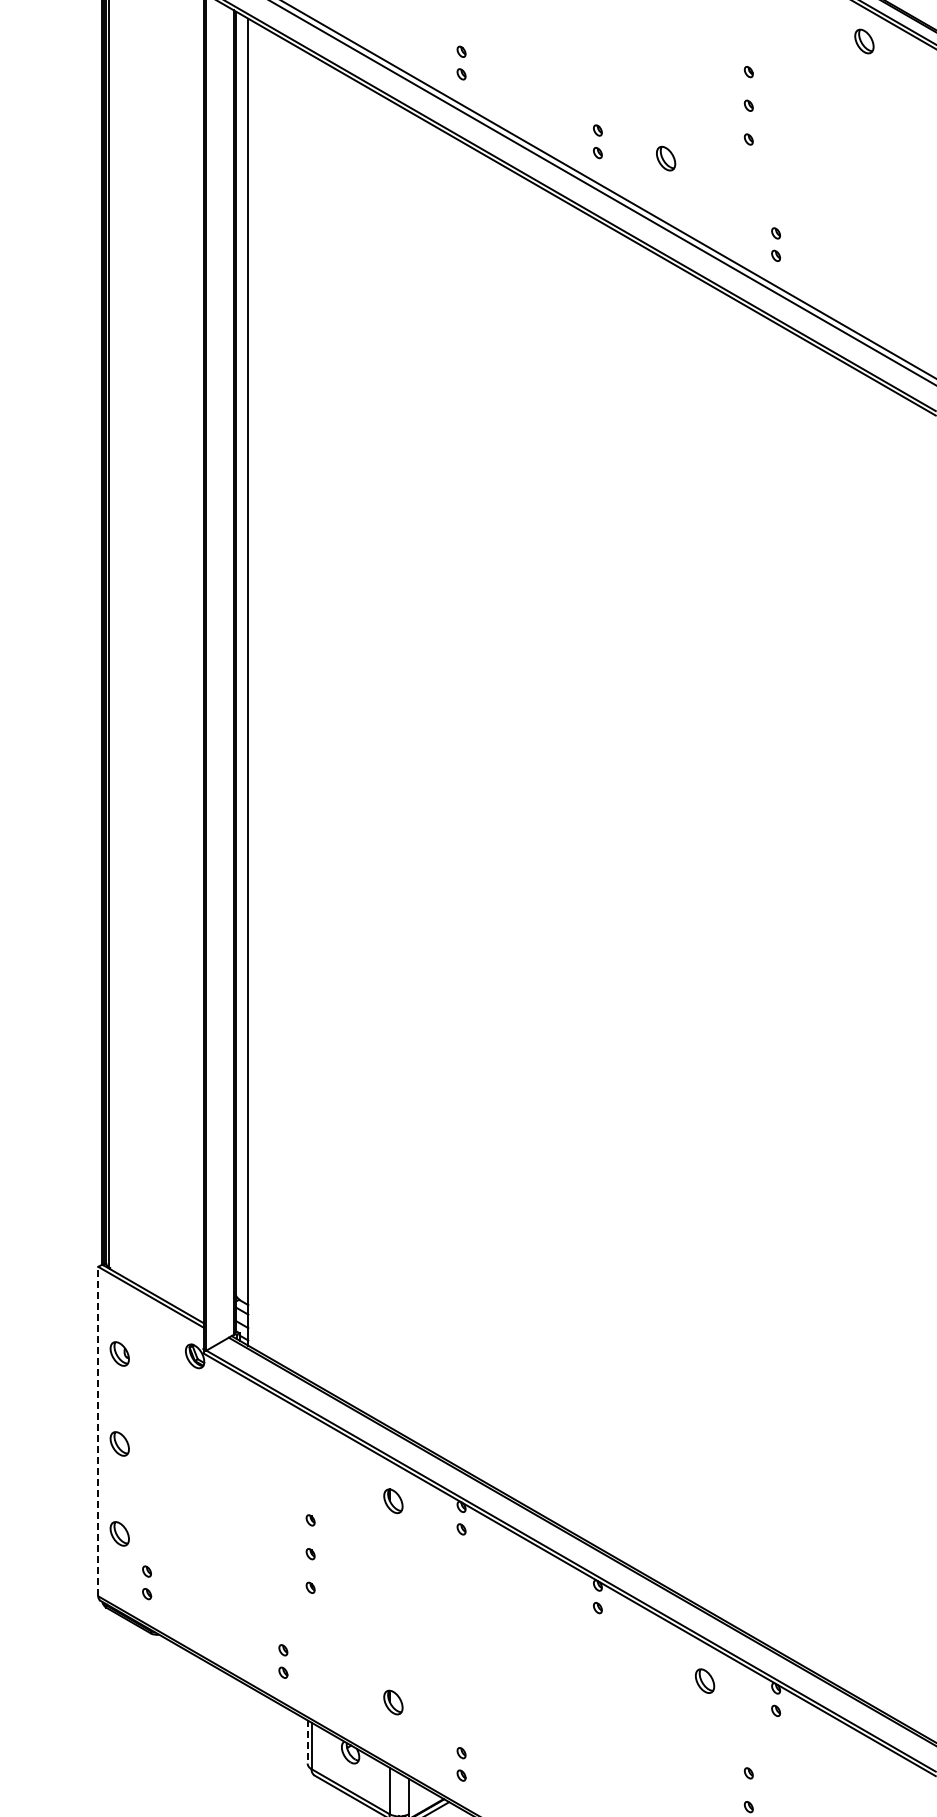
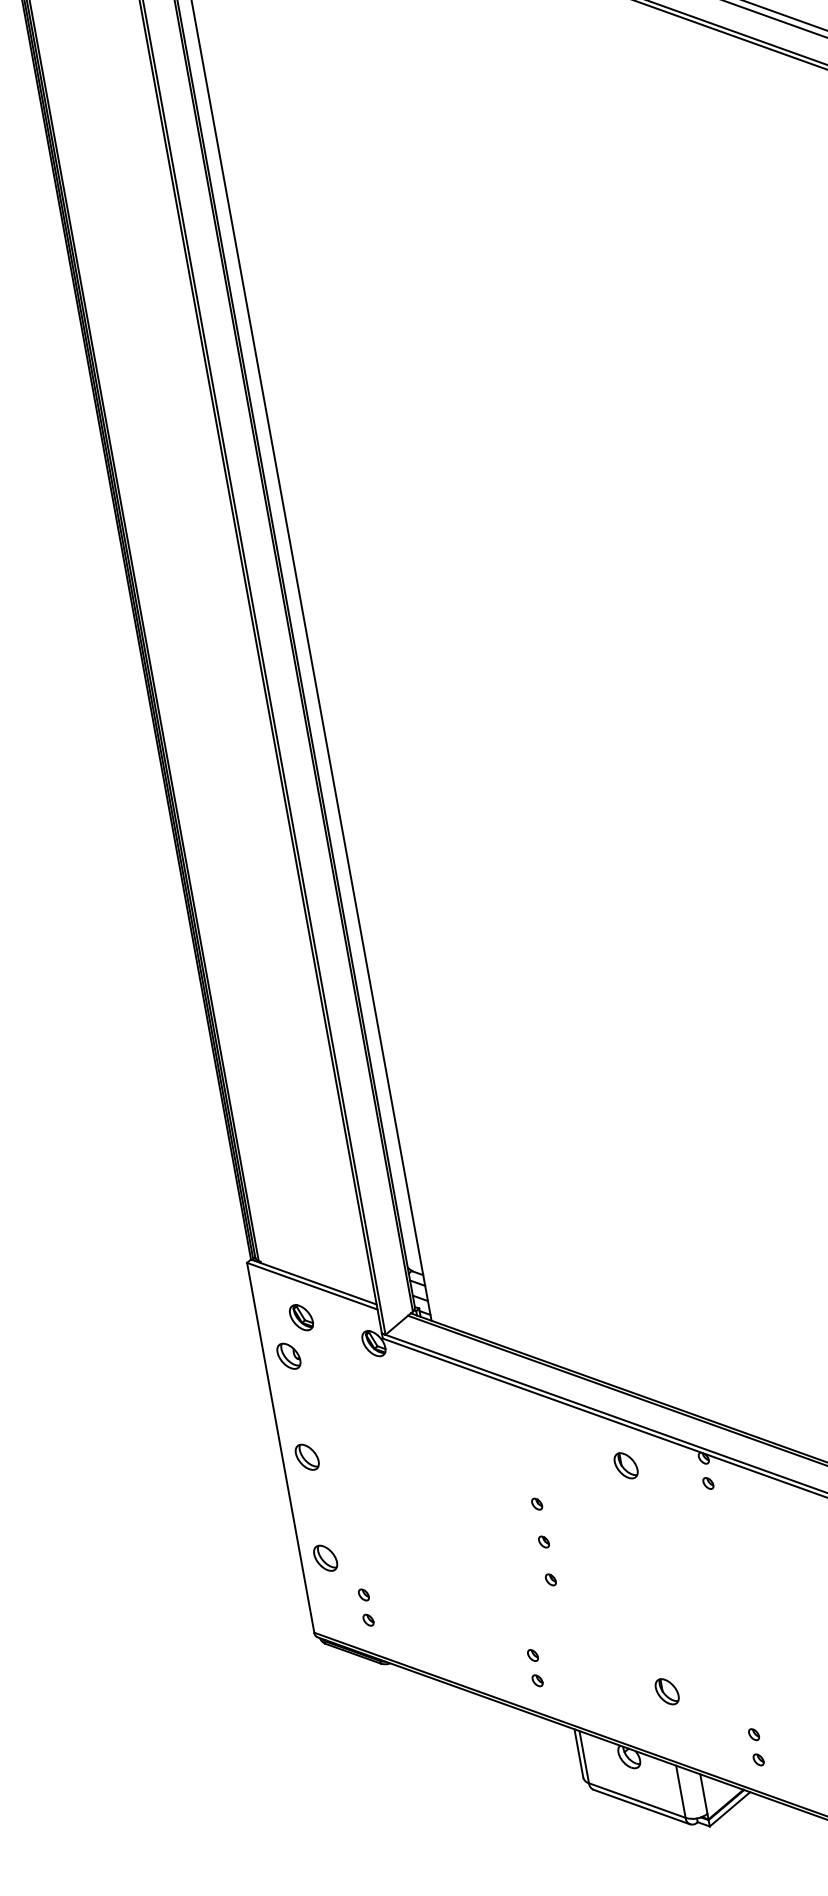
part: (136, 1322) -> (301, 1317), added
line: (98, 1431) -> (280, 1447), dashed -> solid
line: (307, 1741) -> (578, 1753), dashed -> solid

